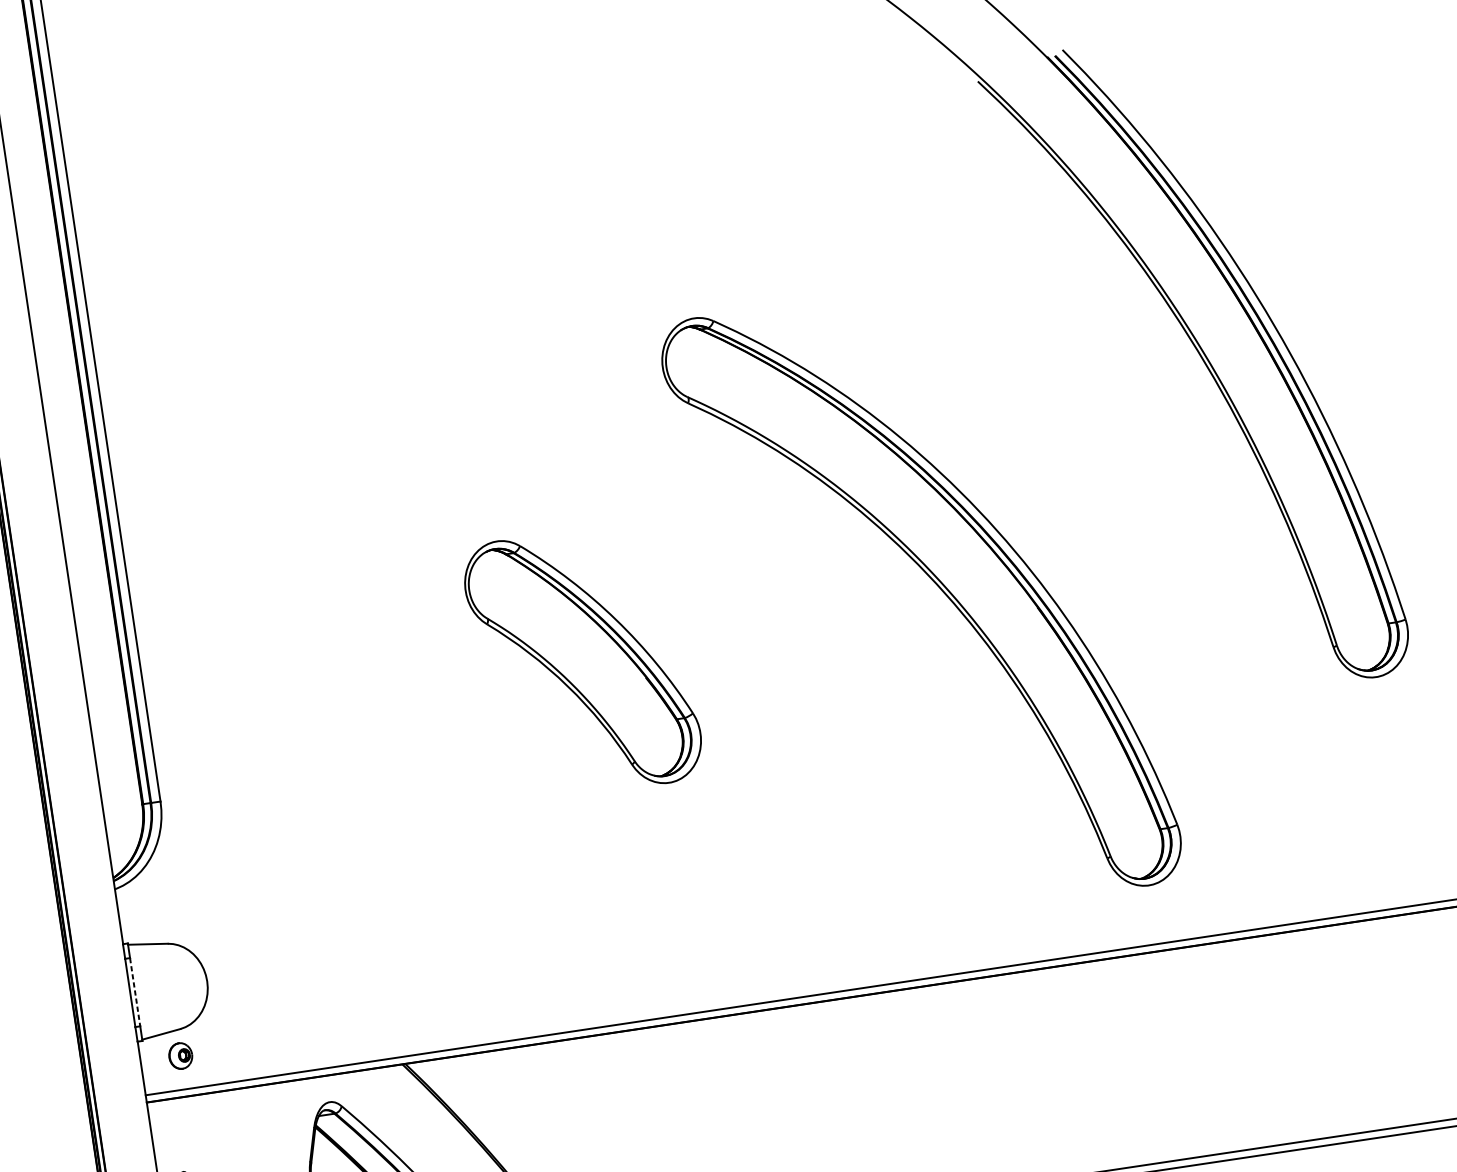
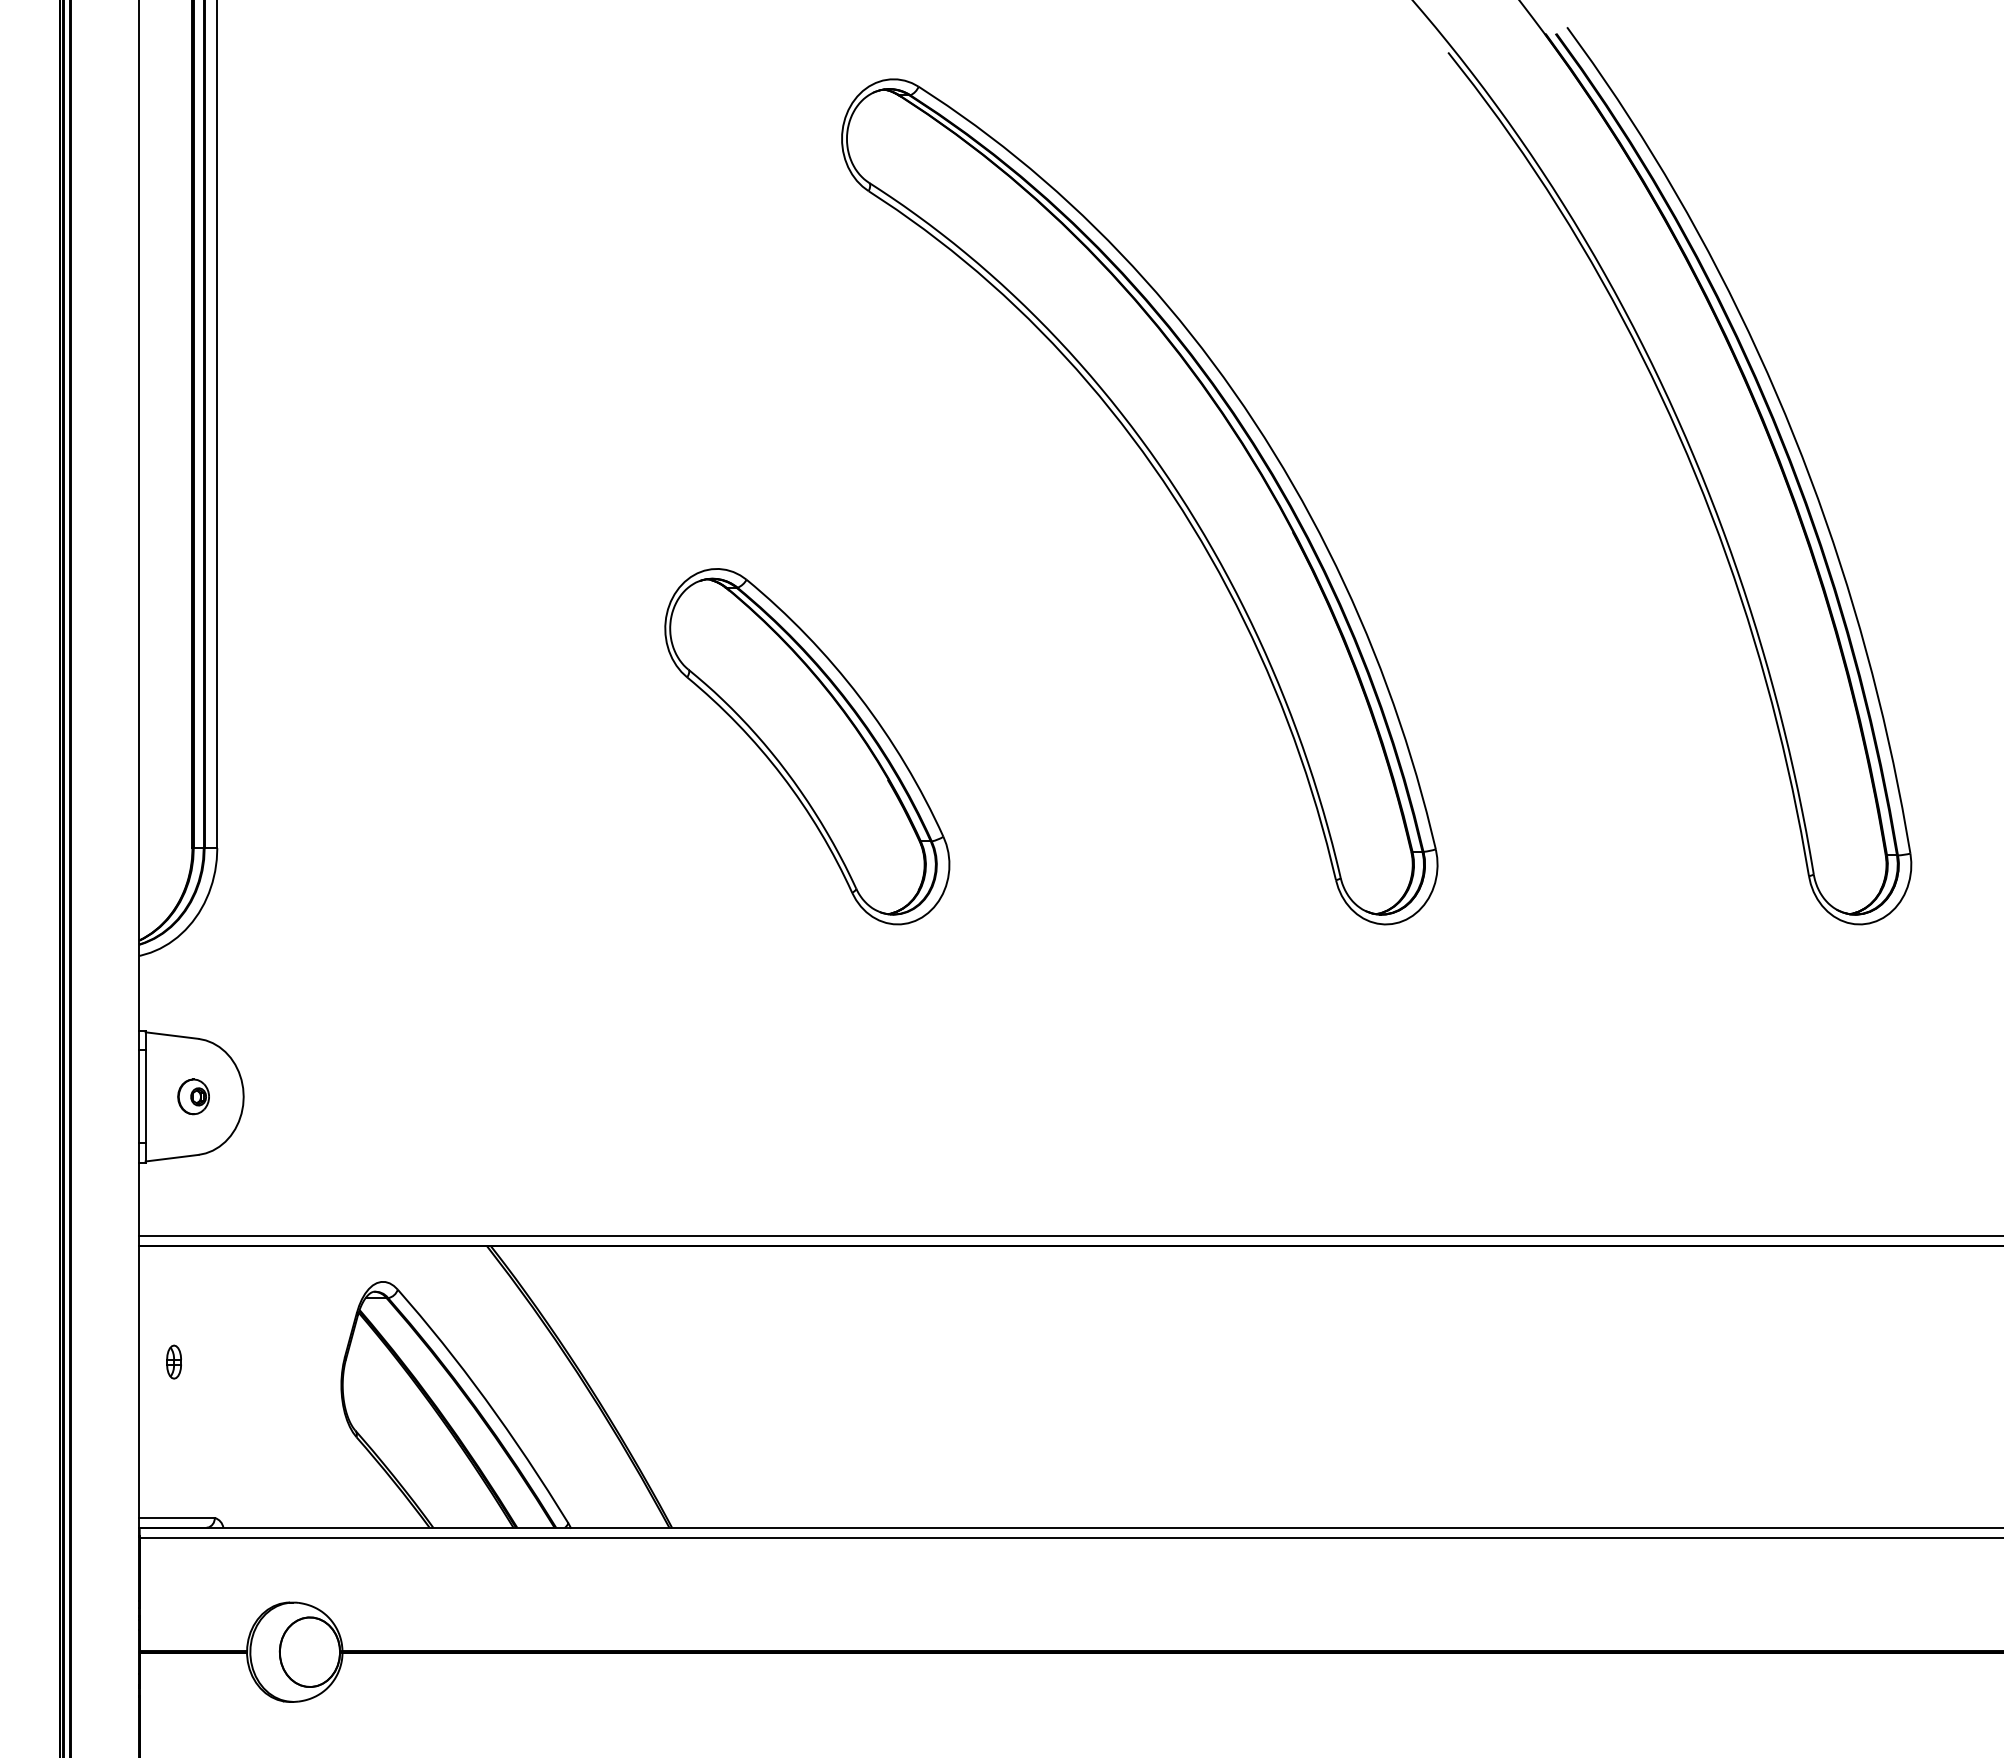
part: (936, 585) -> (1163, 483), moved
line: (135, 992) -> (145, 1097), dashed -> solid
part: (180, 1055) -> (193, 1096), moved

